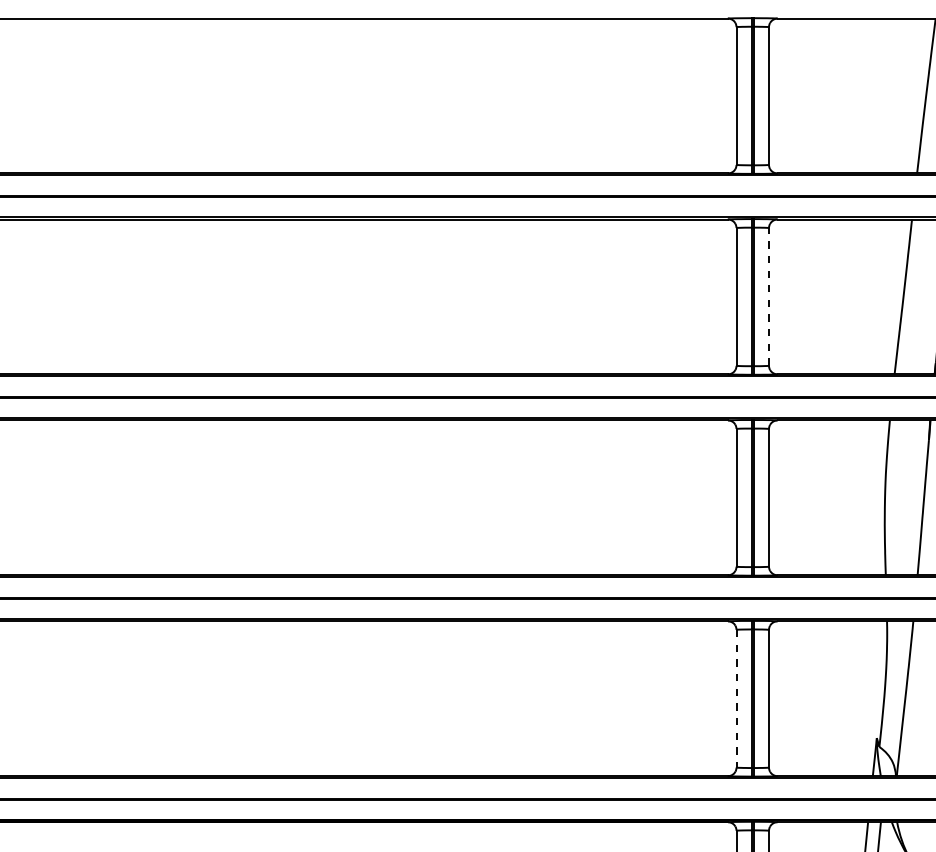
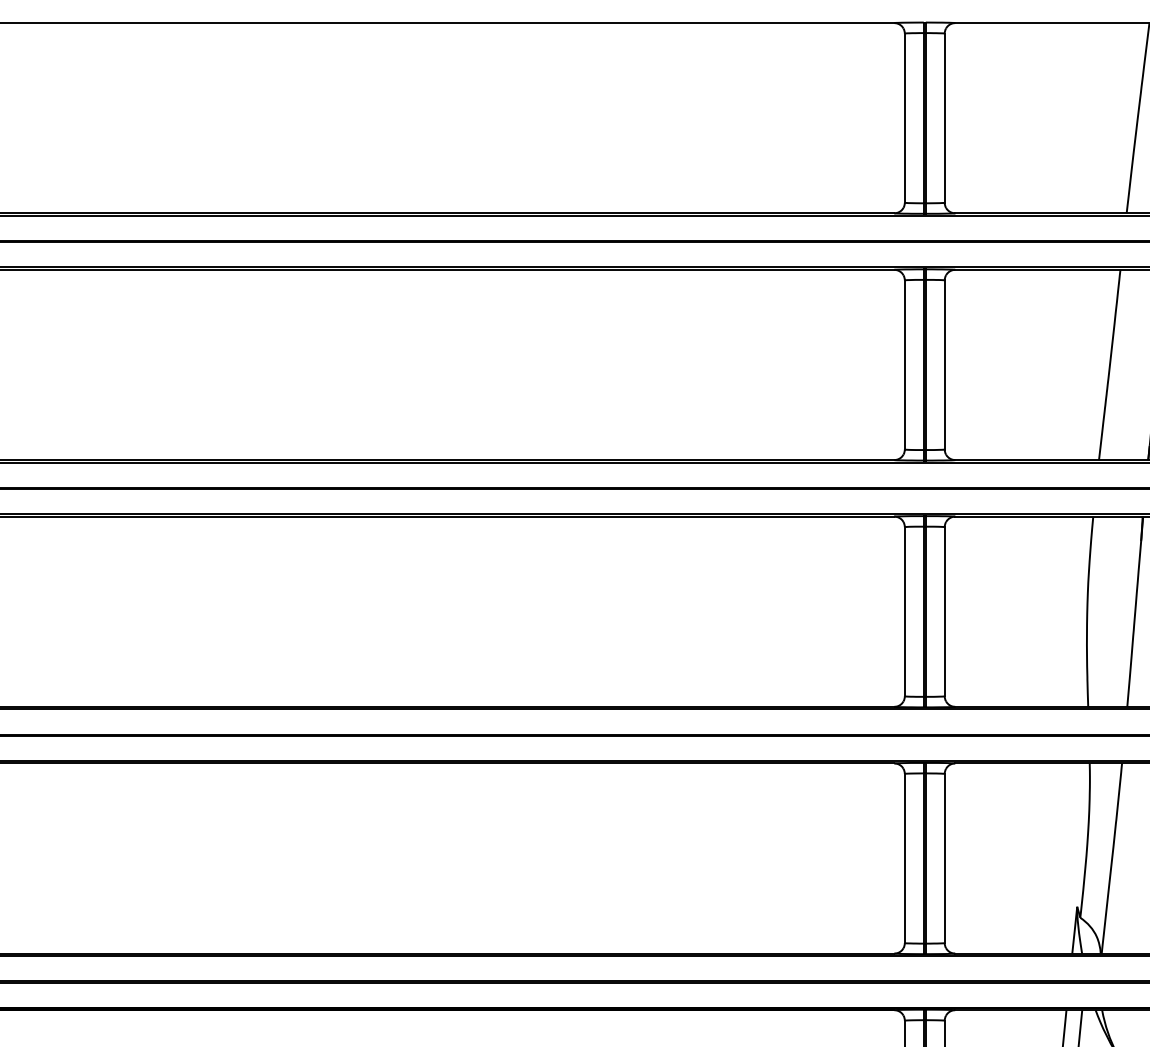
line: (768, 296) -> (944, 364), dashed -> solid
line: (736, 698) -> (904, 858), dashed -> solid

